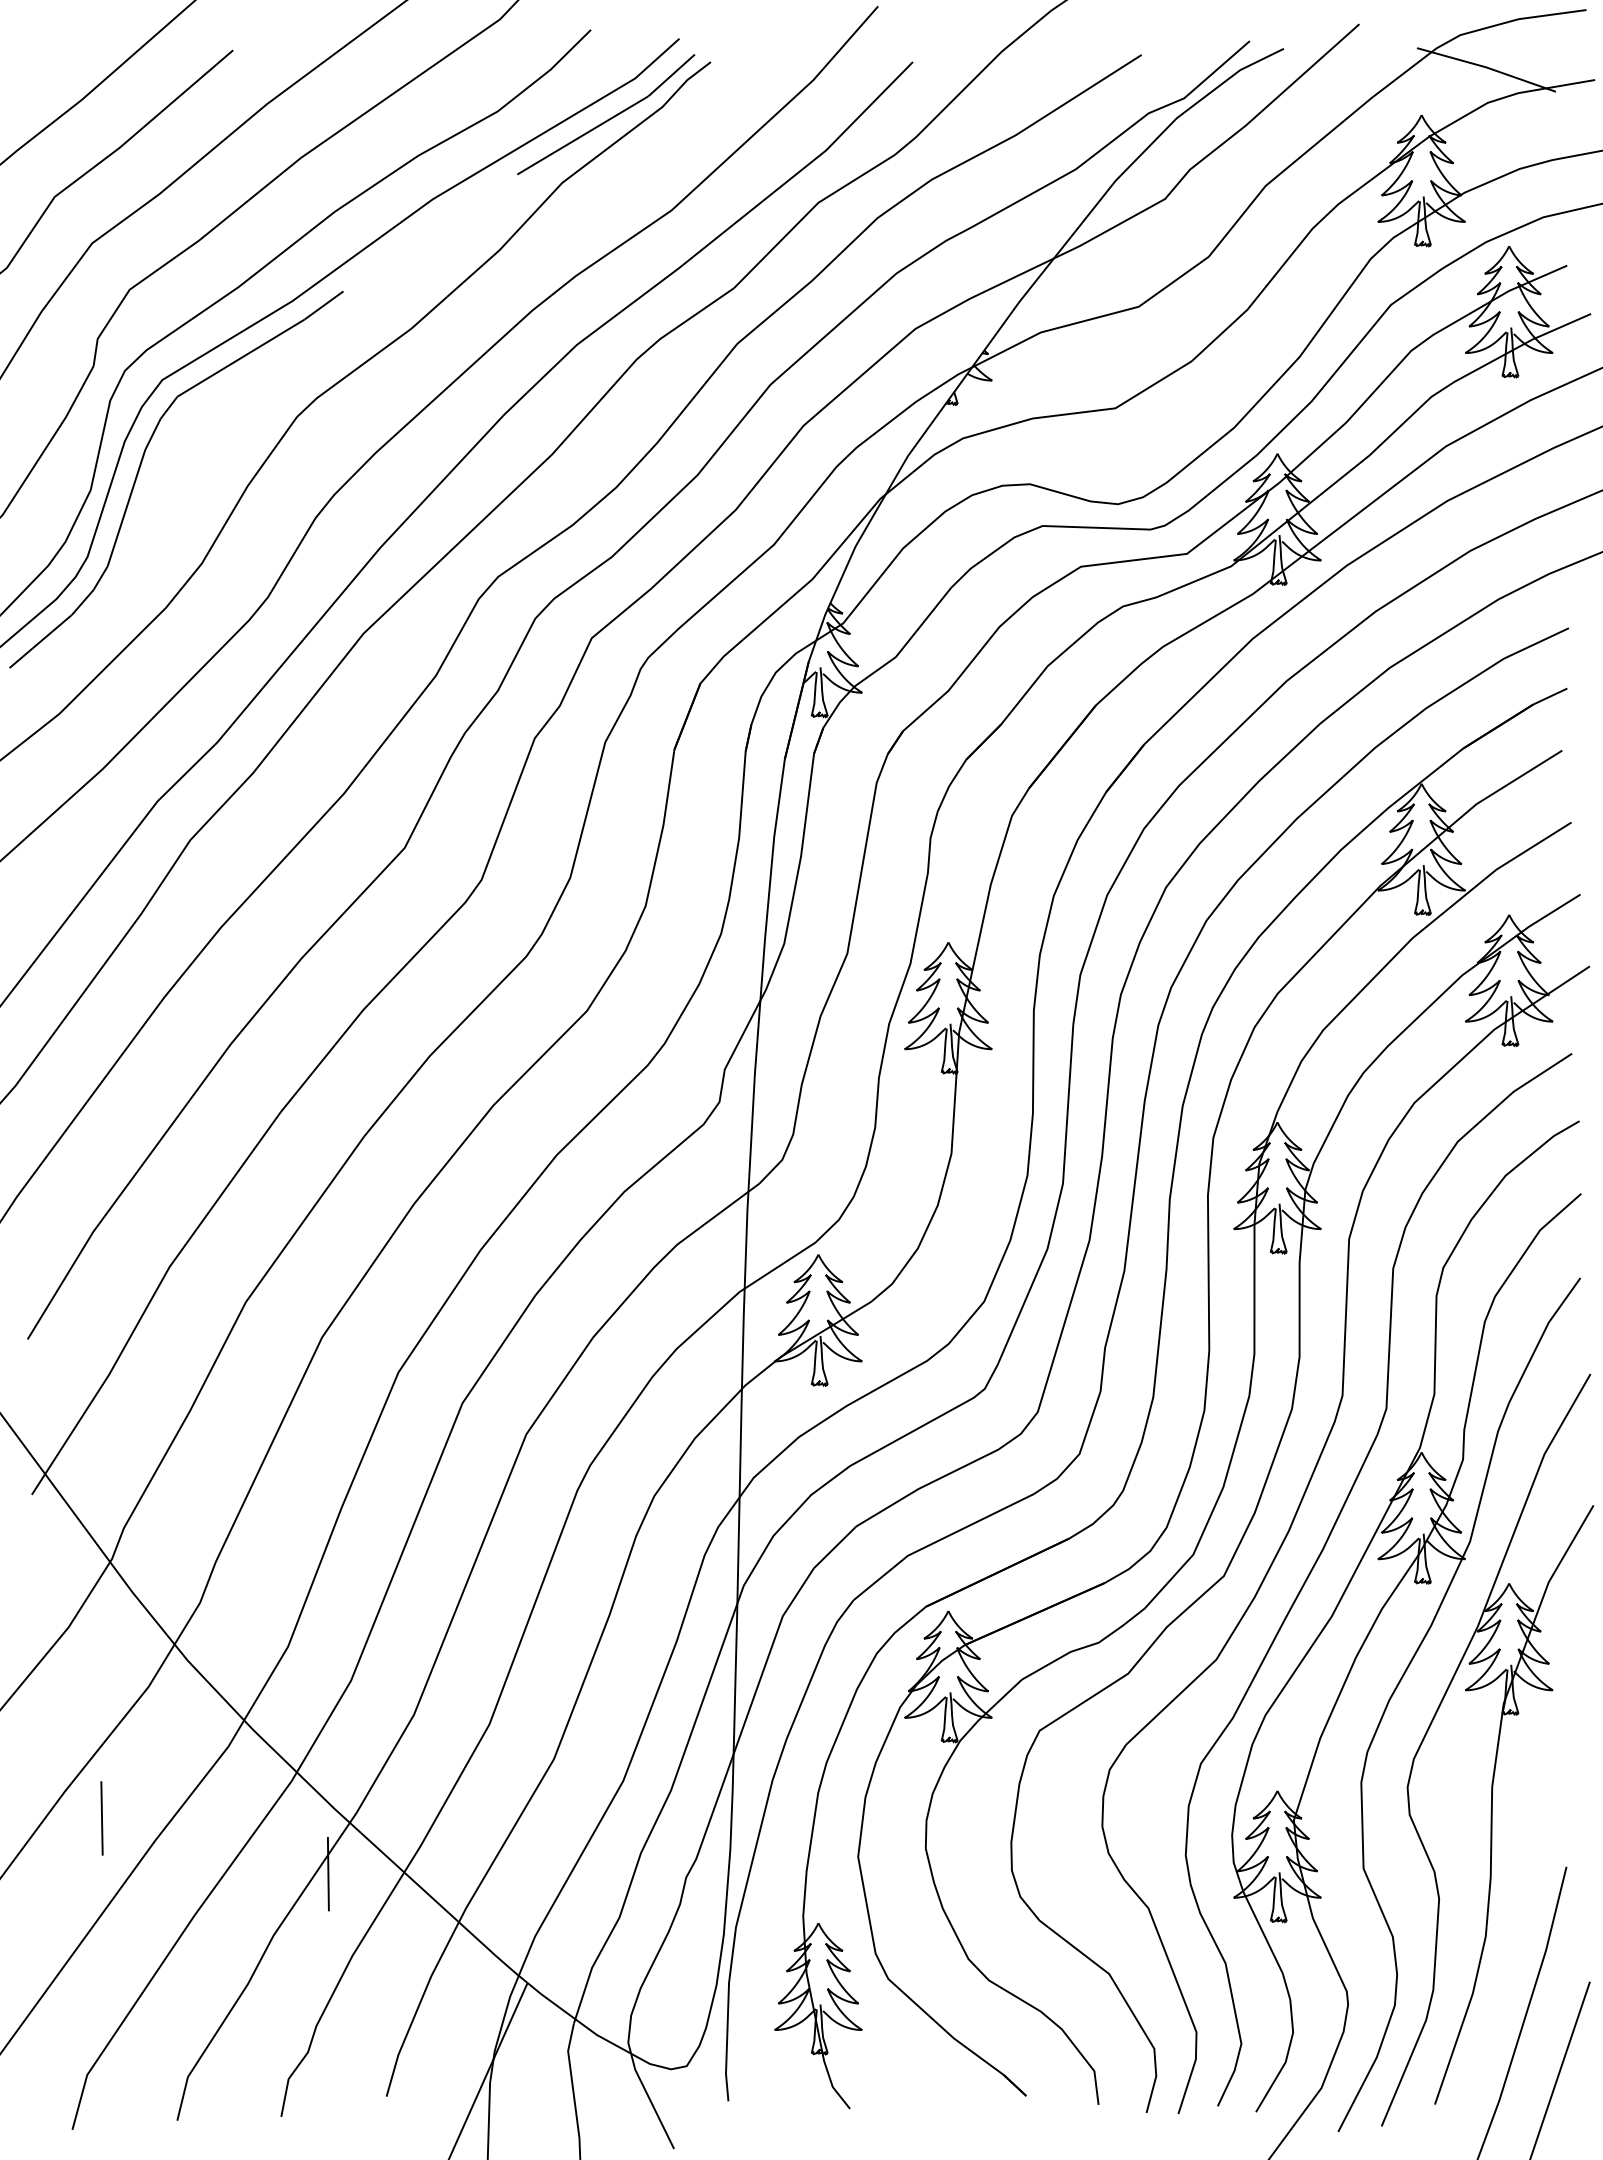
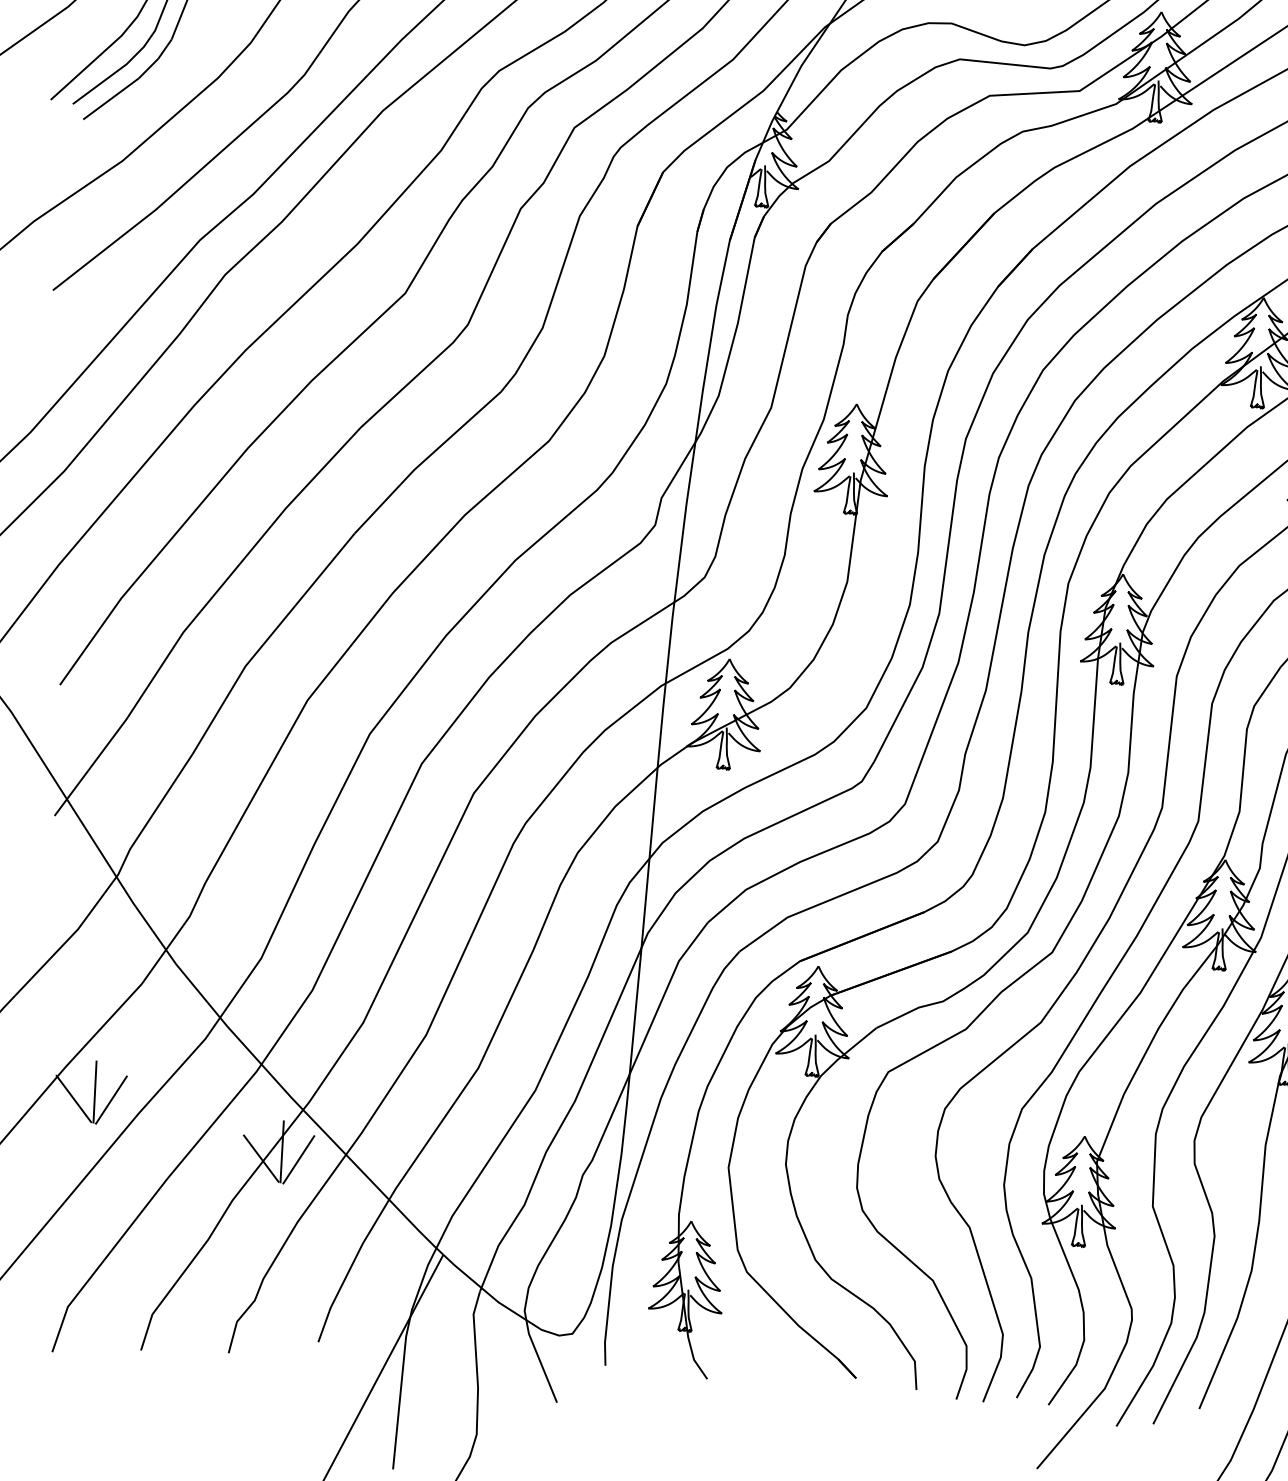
line: (121, 1826) -> (110, 1099), added
line: (77, 1828) -> (73, 1099), added
line: (348, 1882) -> (298, 1160), added
line: (303, 1883) -> (260, 1158), added

